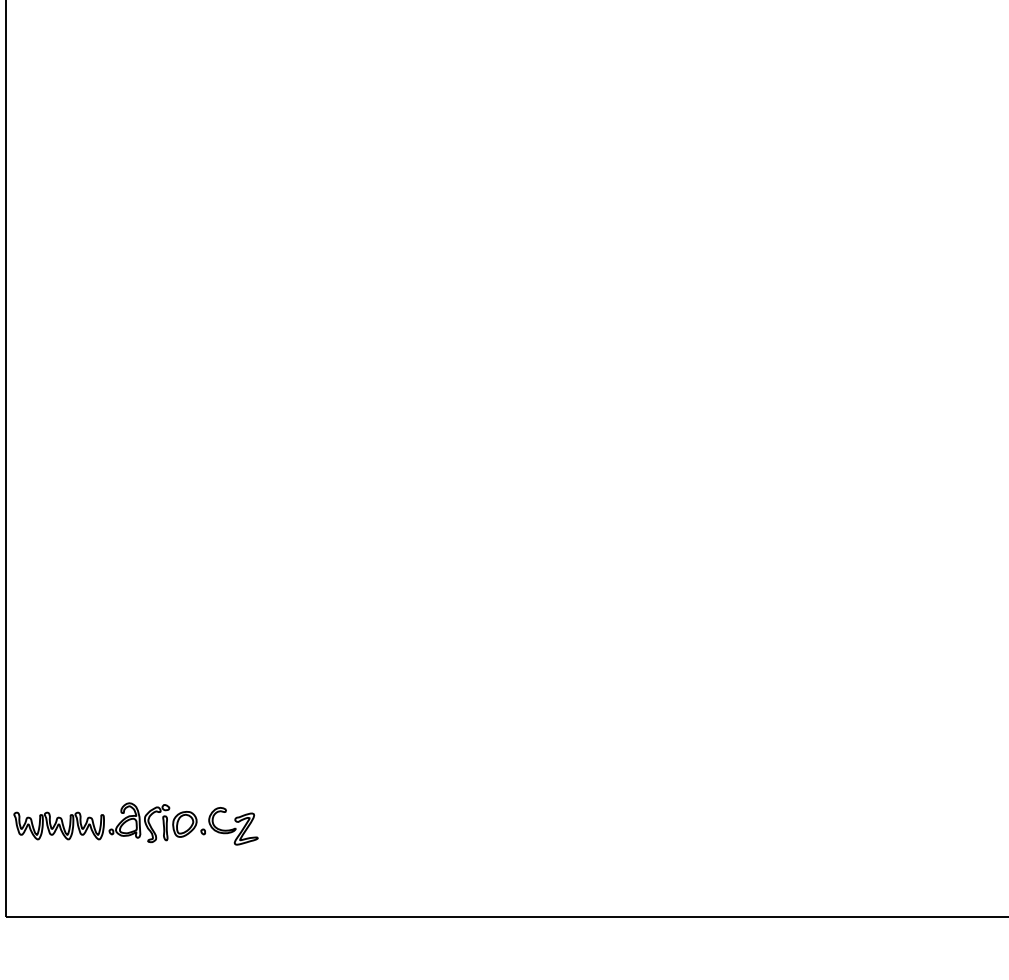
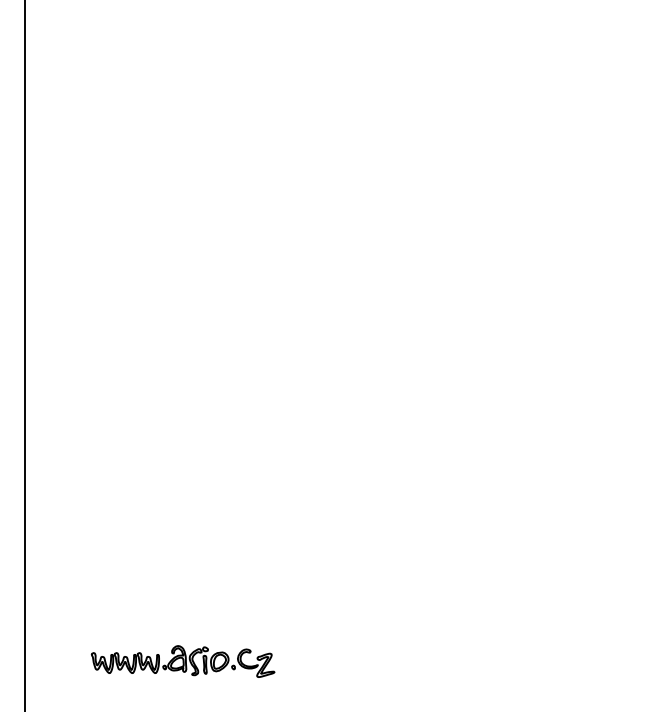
part: (135, 823) -> (182, 661), moved

